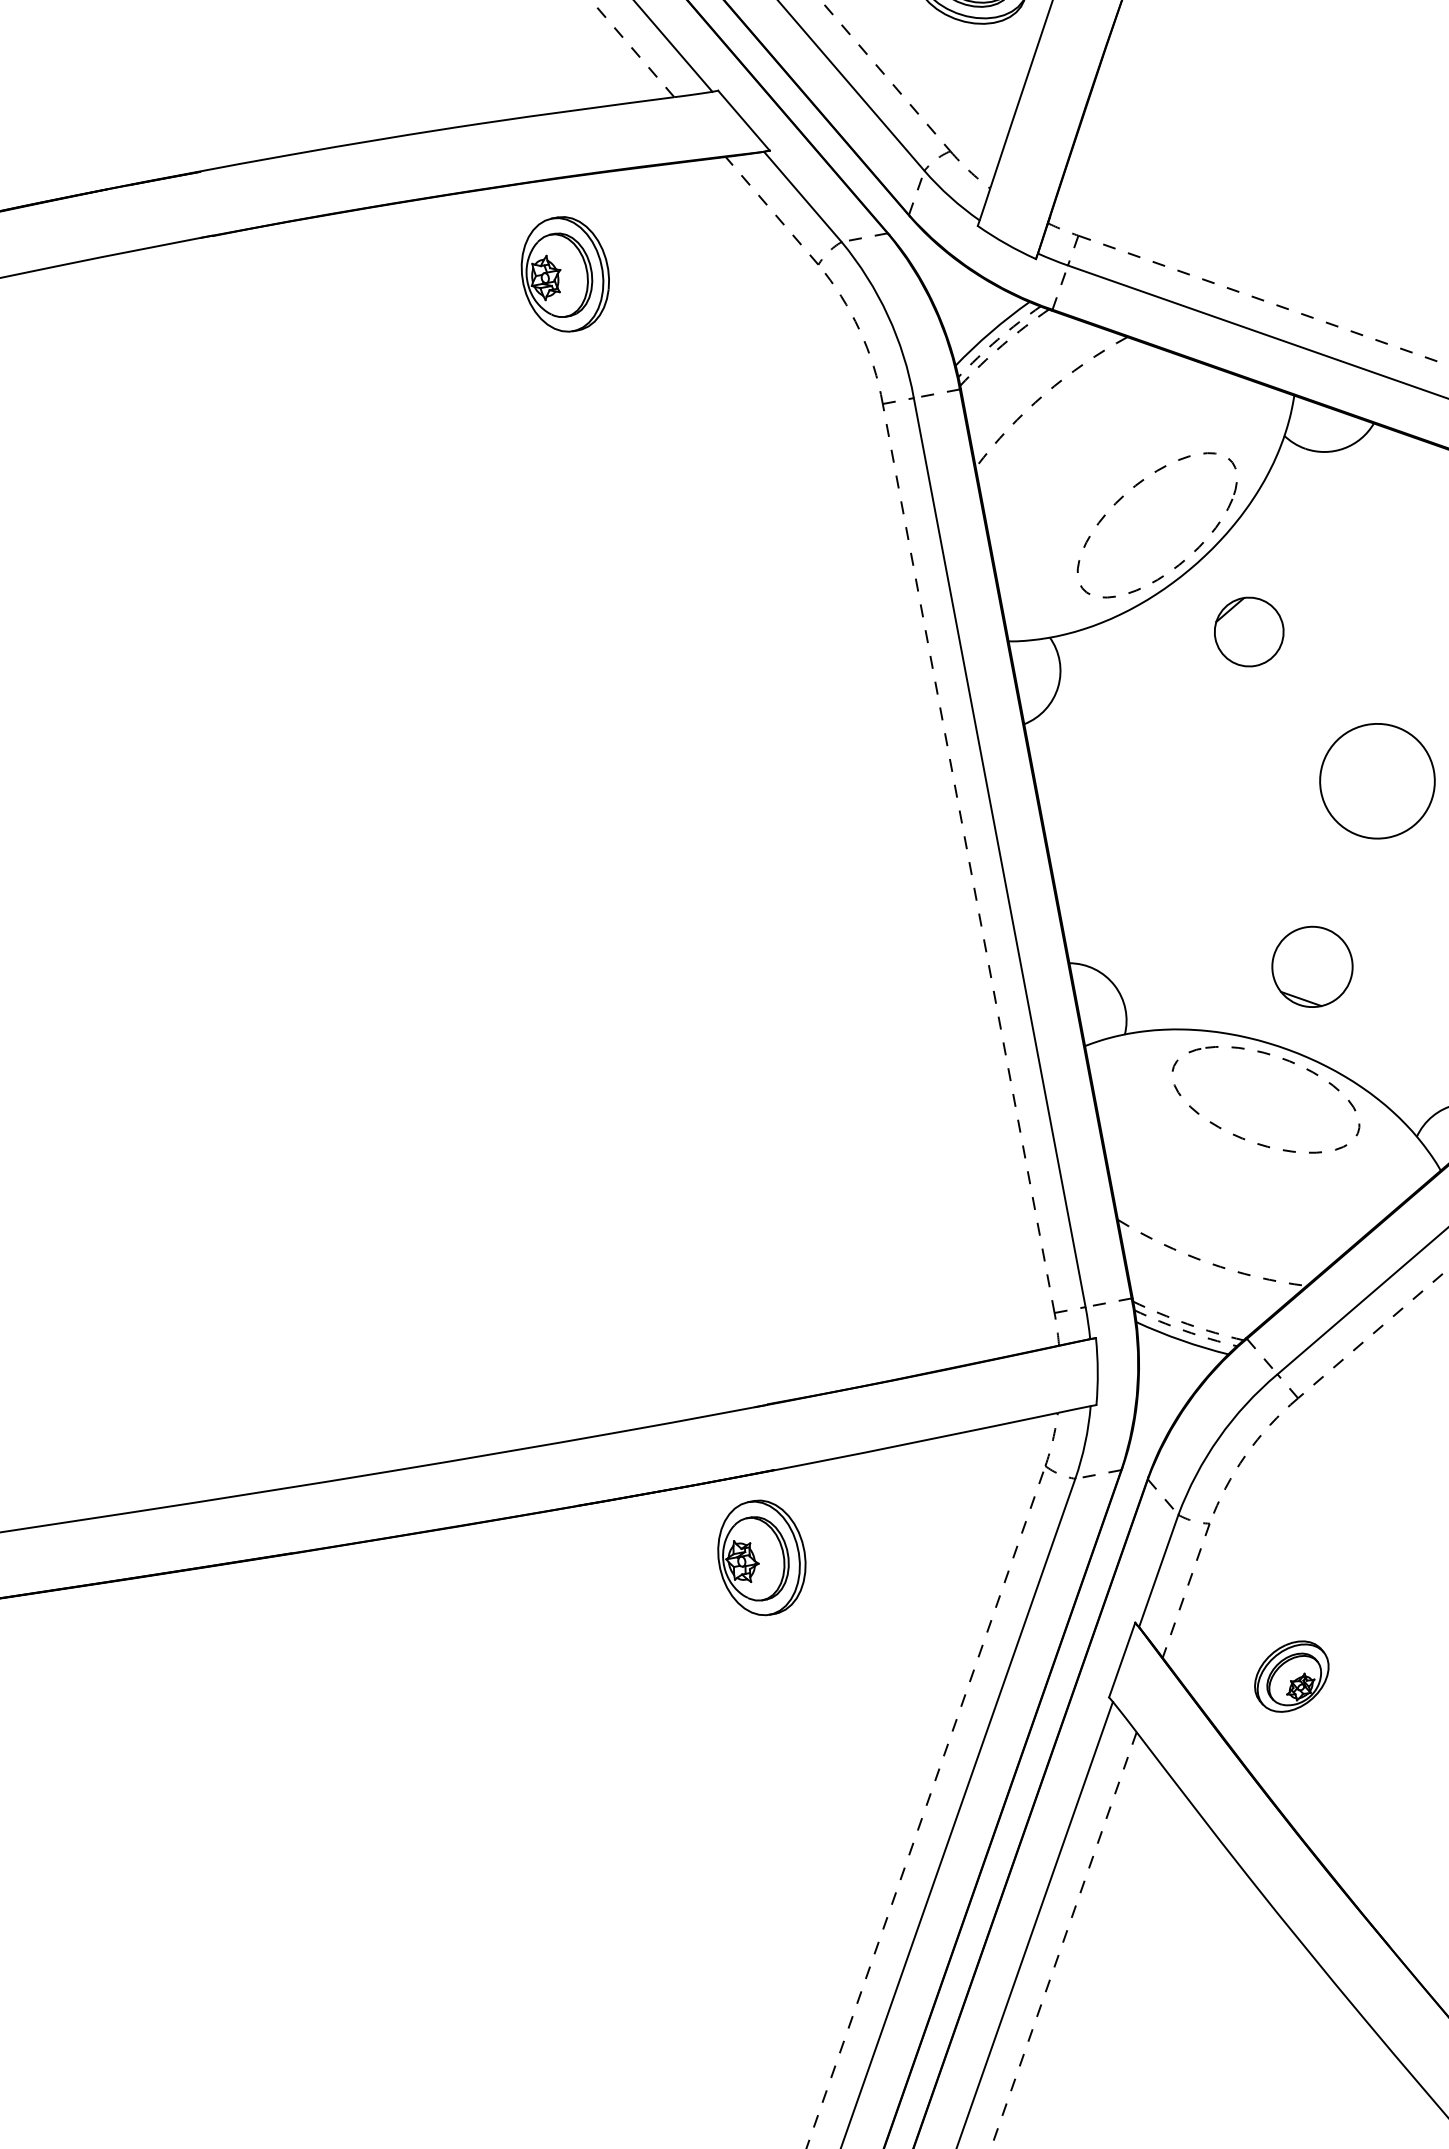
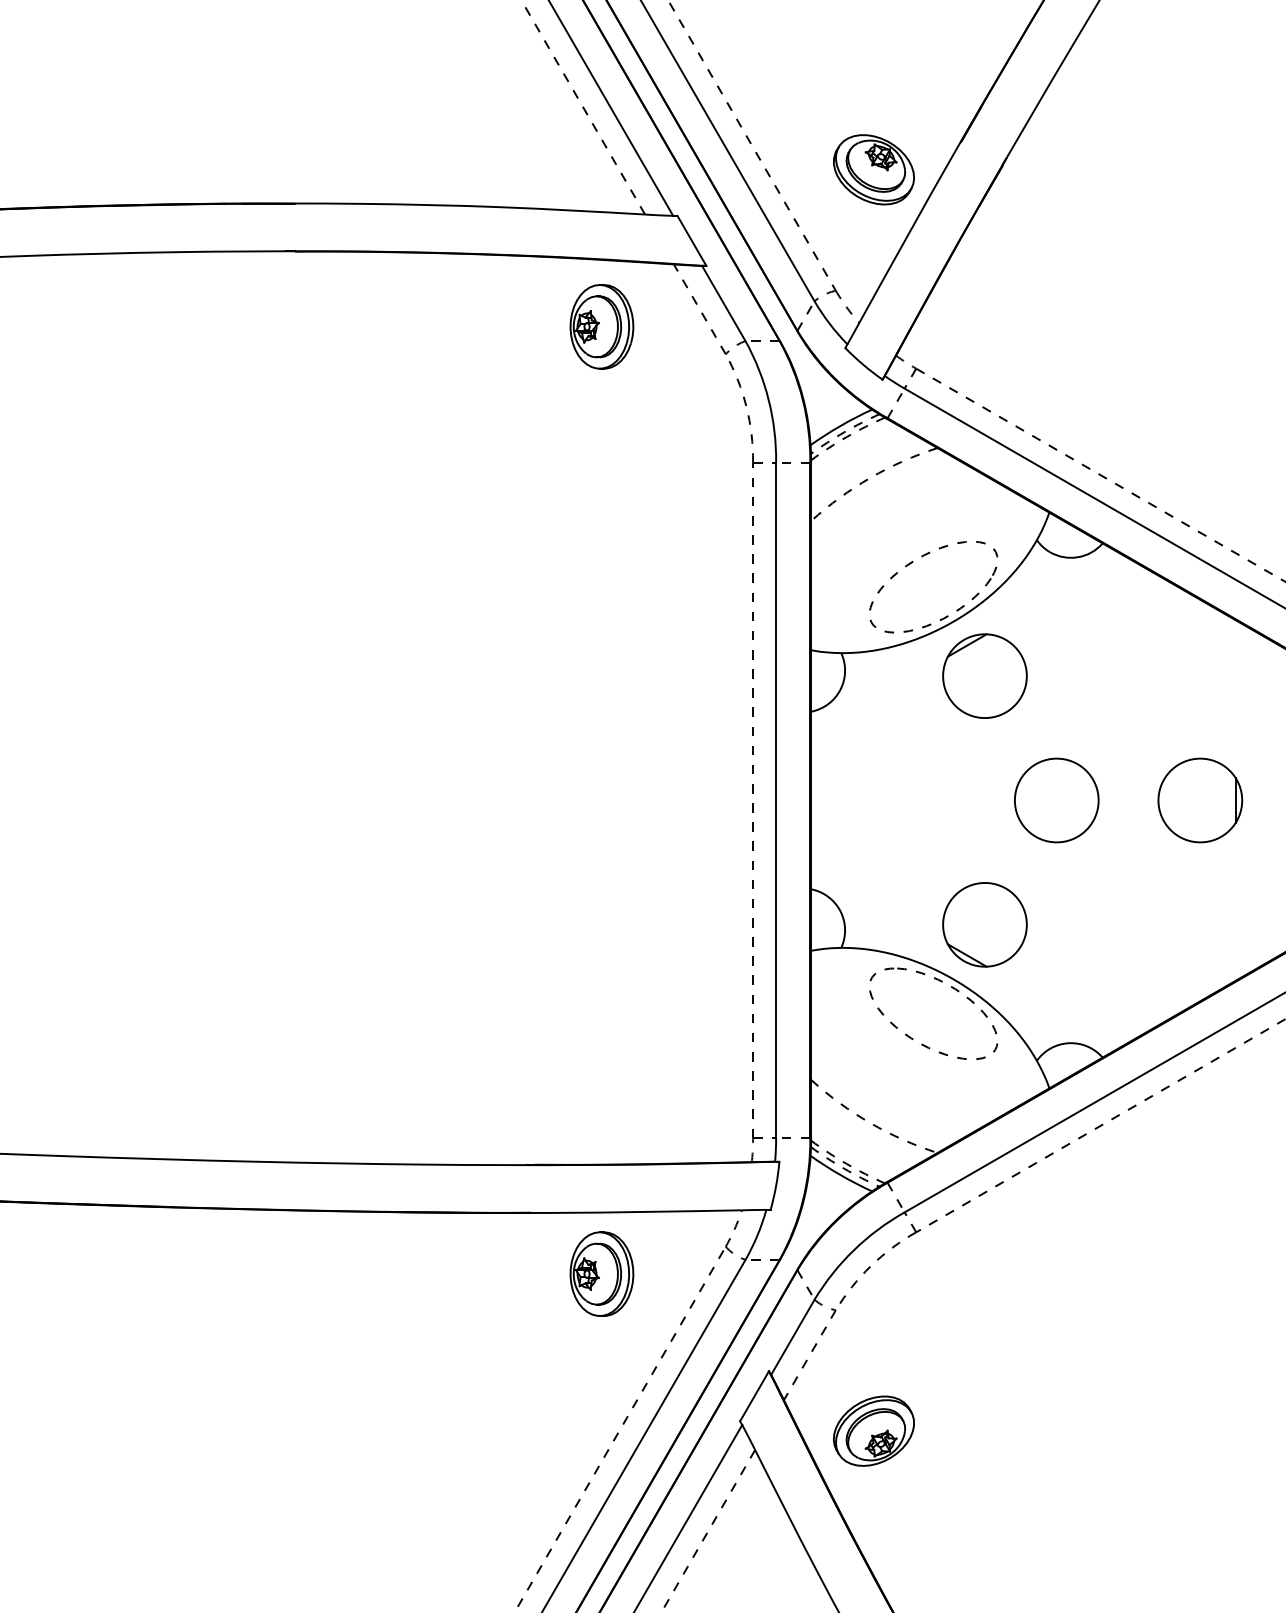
part: (564, 274) -> (601, 326), moved
part: (1248, 631) -> (984, 675), size x1.67
part: (1311, 966) -> (984, 924), size x1.43
part: (761, 1557) -> (601, 1273), moved
part: (1291, 1675) -> (873, 1430), size x1.43

